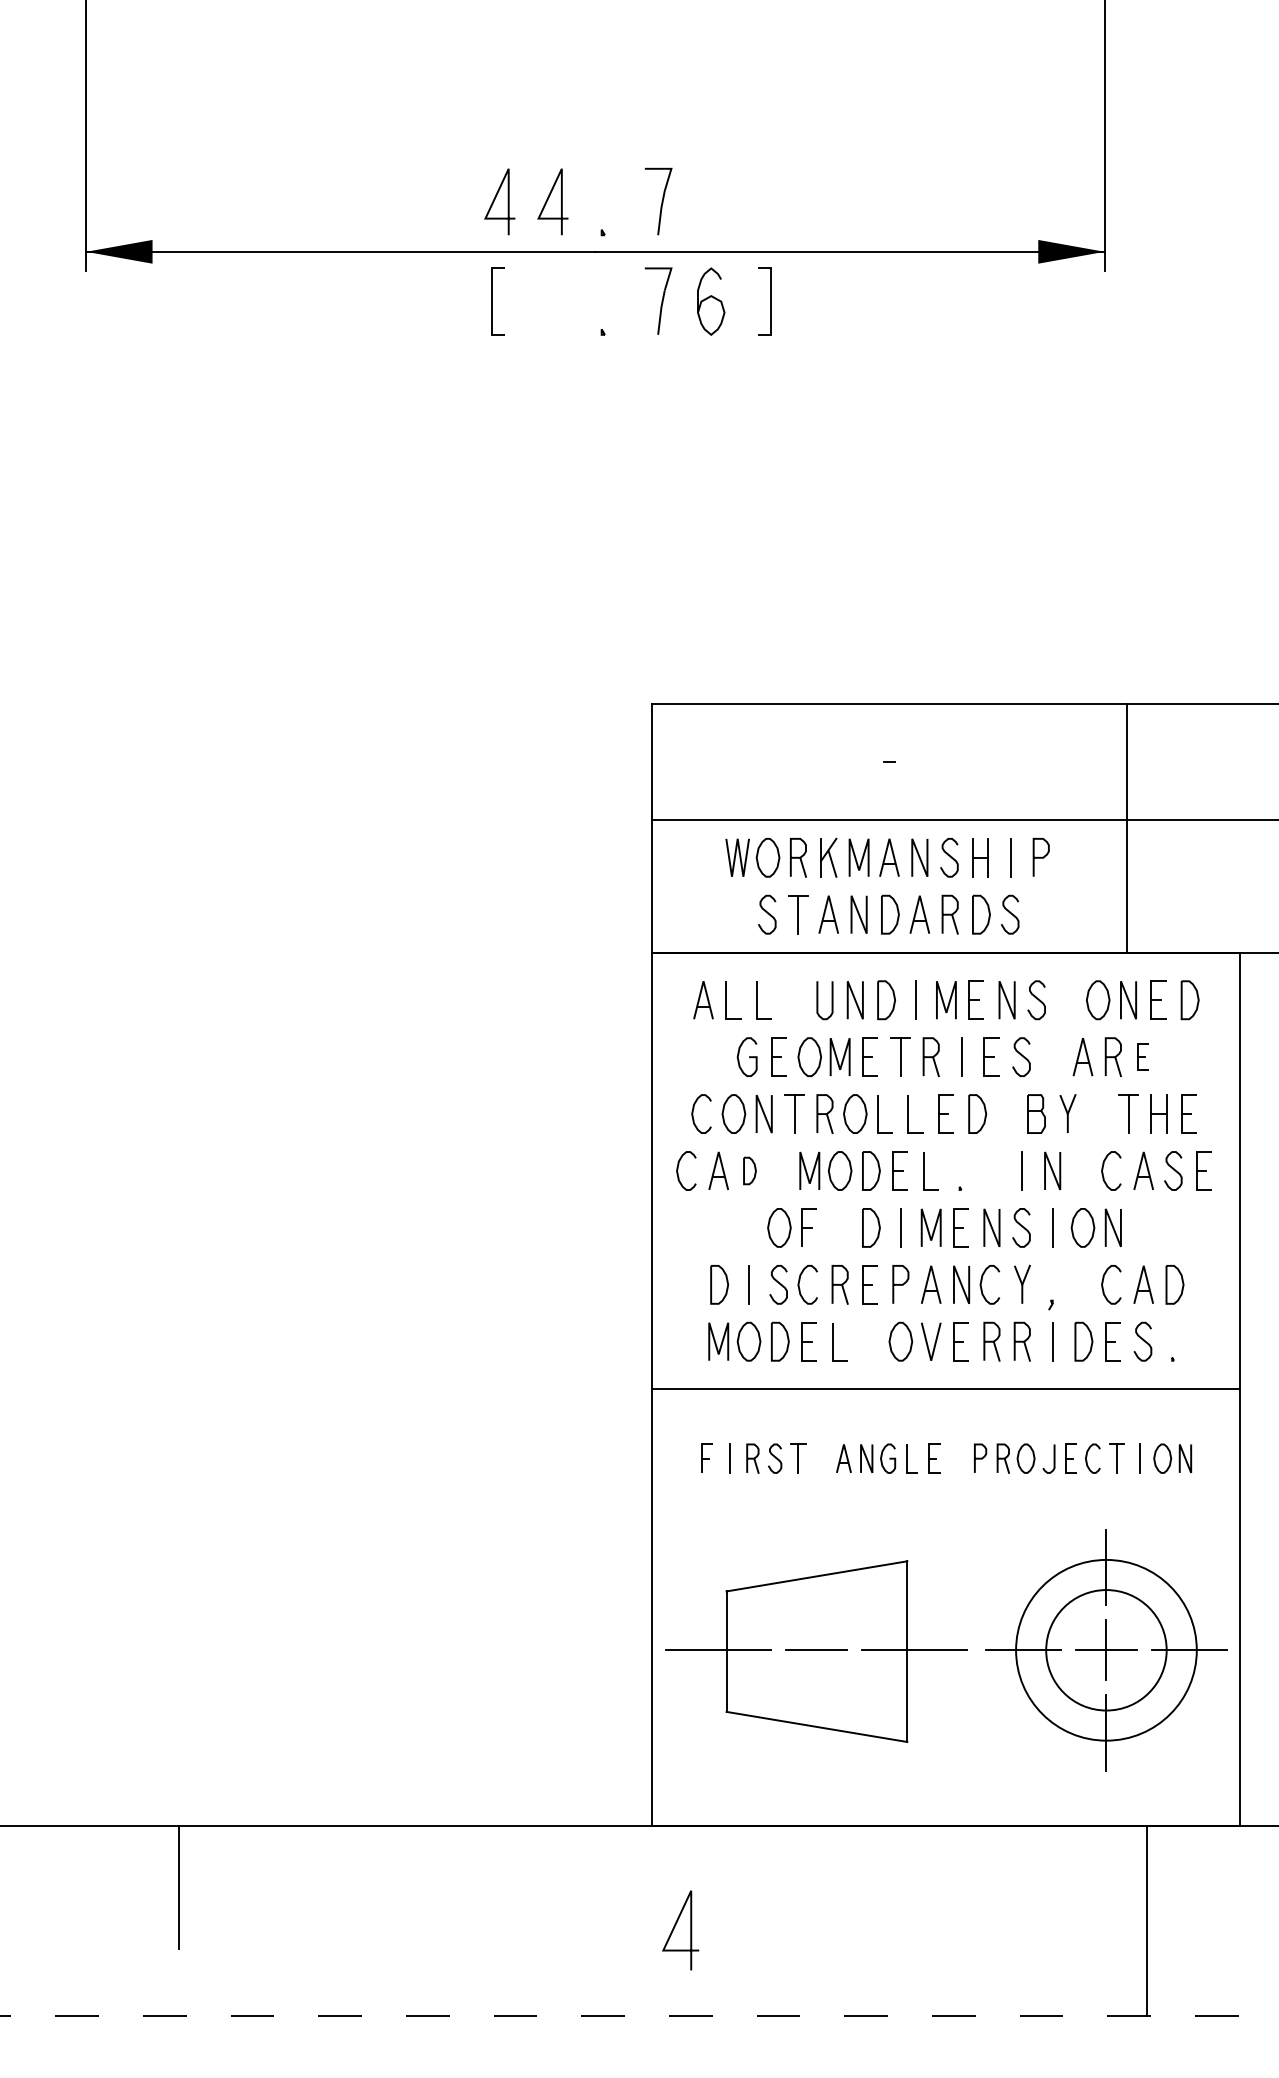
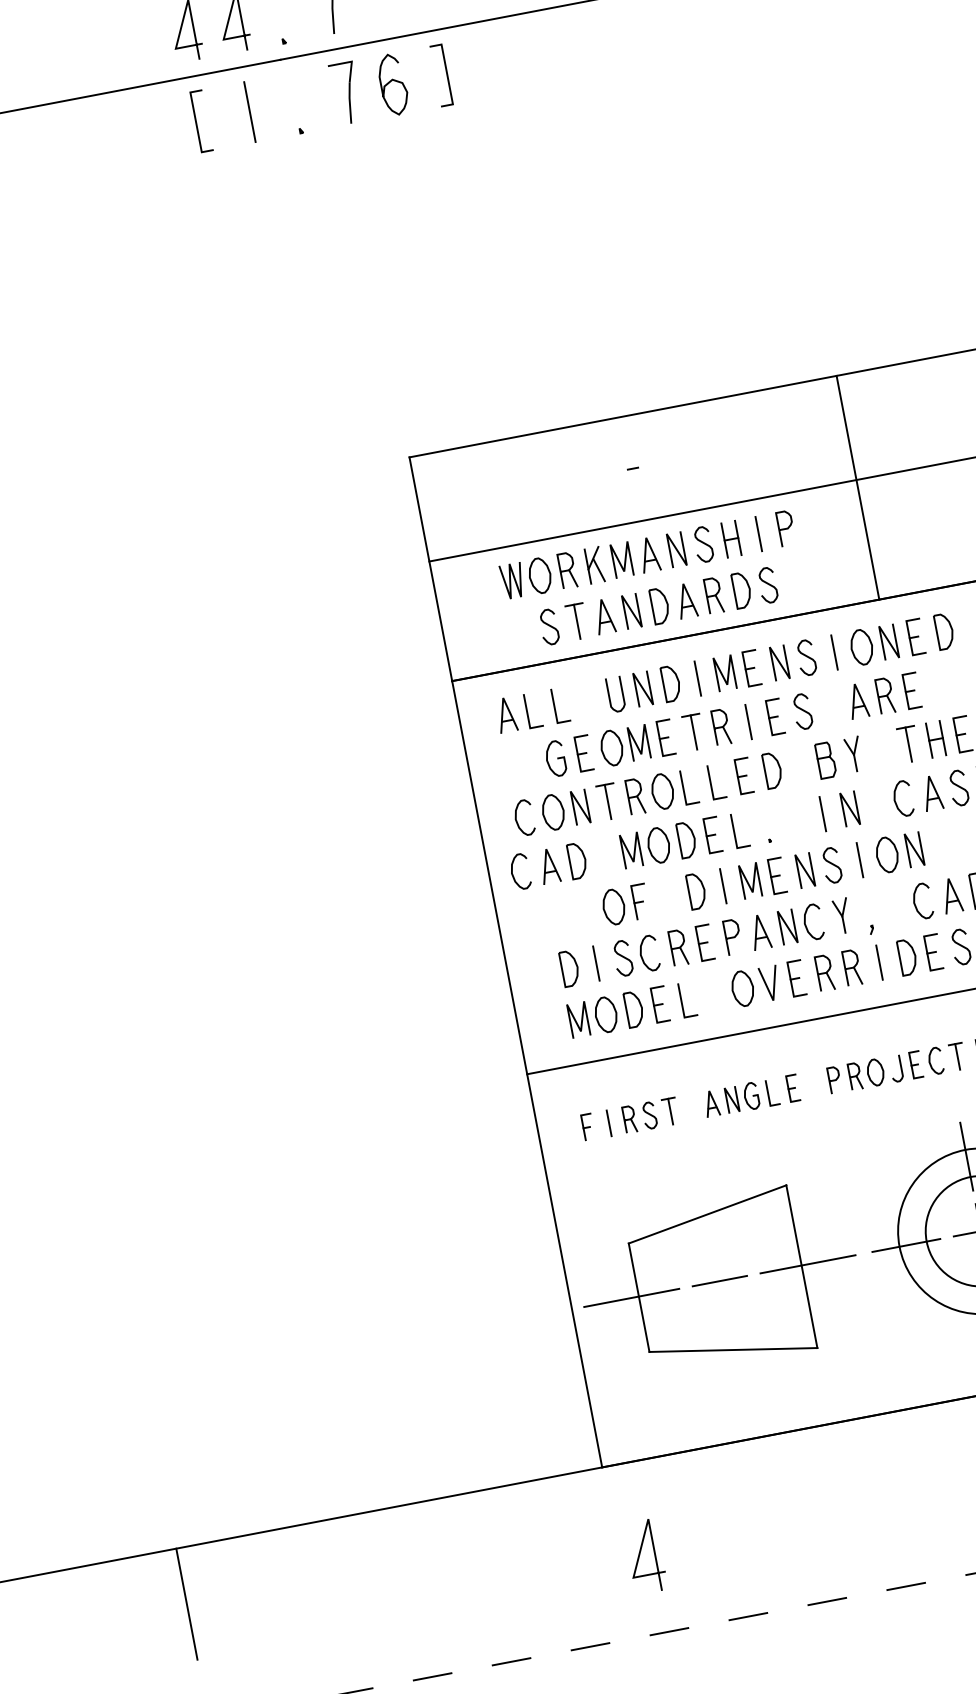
line: (551, 301) -> (249, 112), added
line: (1067, 1000) -> (834, 652), added
part: (1142, 1056) -> (911, 690), size x1.43
part: (749, 1170) -> (577, 860), size x1.43

